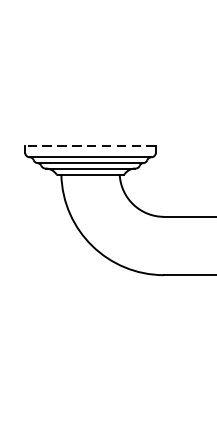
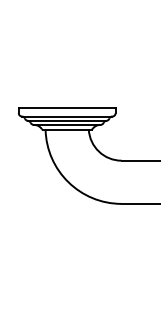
line: (89, 146) -> (66, 108), dashed -> solid

